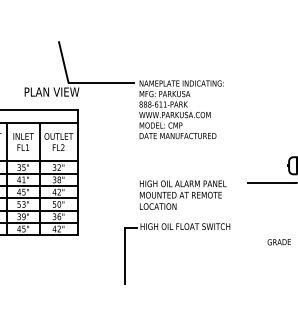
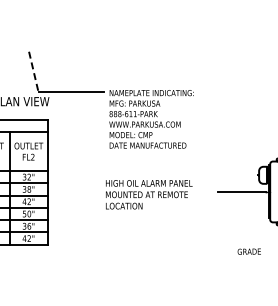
line: (63, 62) -> (33, 72), solid -> dashed
text: (183, 194) -> (149, 194), moved
part: (176, 229) -> (146, 239), removed

